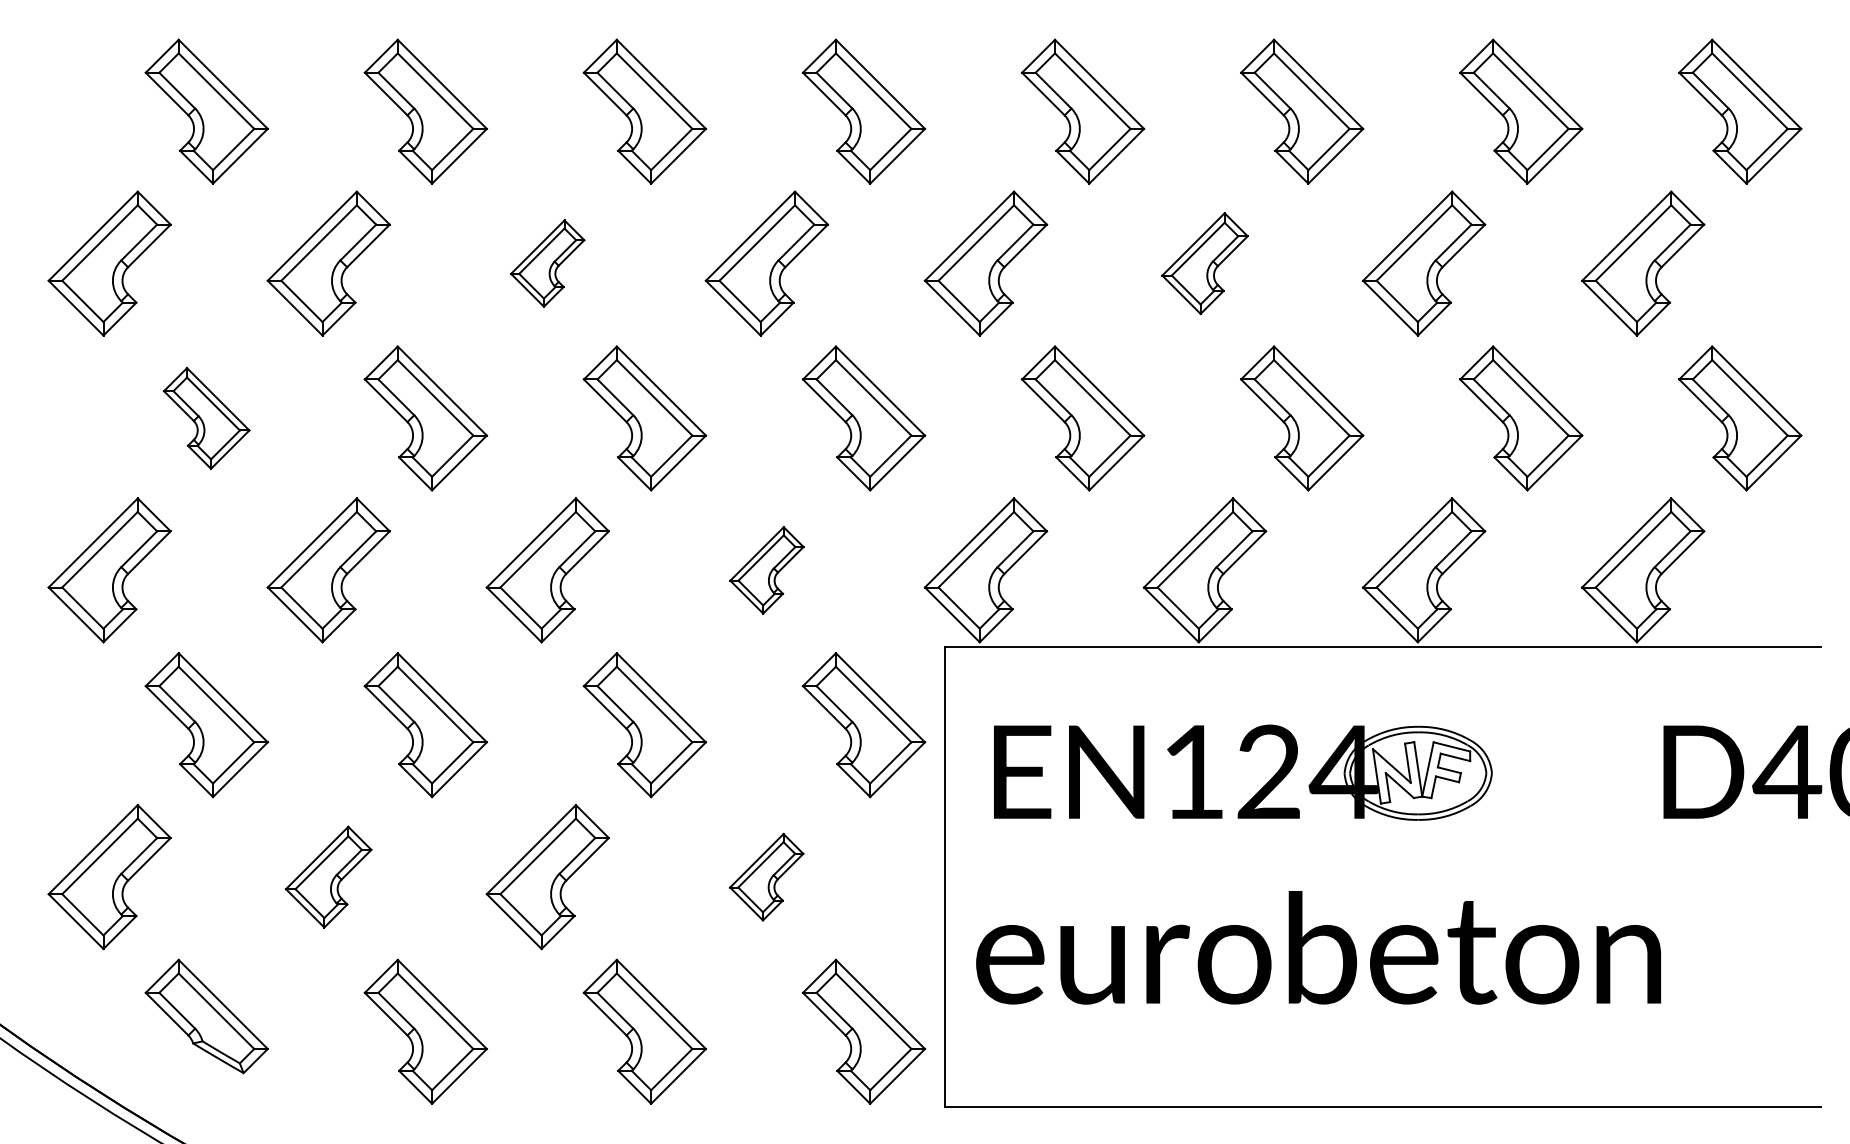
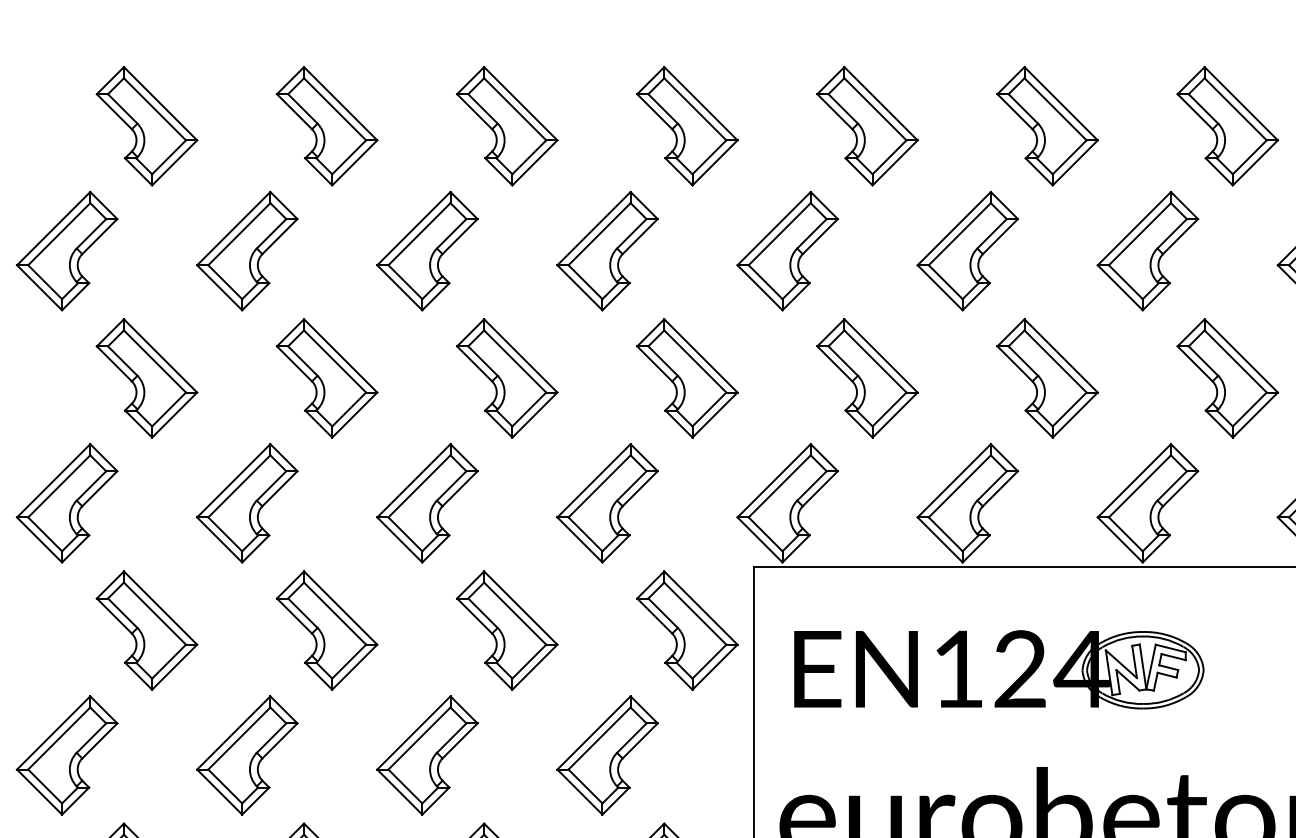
part: (547, 263) -> (427, 251), size x1.67
part: (1204, 263) -> (967, 251), size x1.43
part: (206, 418) -> (146, 378), size x1.43
part: (766, 570) -> (607, 503), size x1.67
part: (328, 877) -> (247, 755), size x1.43
part: (766, 877) -> (607, 755), size x1.67

